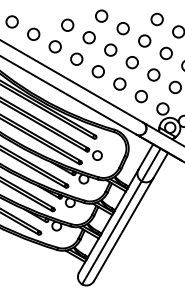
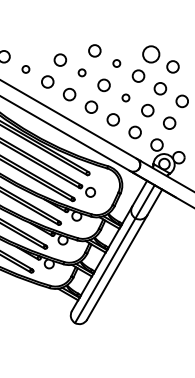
circle: (156, 18) -> (150, 53), size x1.4
circle: (122, 28) -> (116, 63), size x0.6
circle: (33, 34) -> (25, 69), size x0.6
circle: (88, 37) -> (81, 72), size x0.6
circle: (131, 62) -> (125, 97), size x0.6

